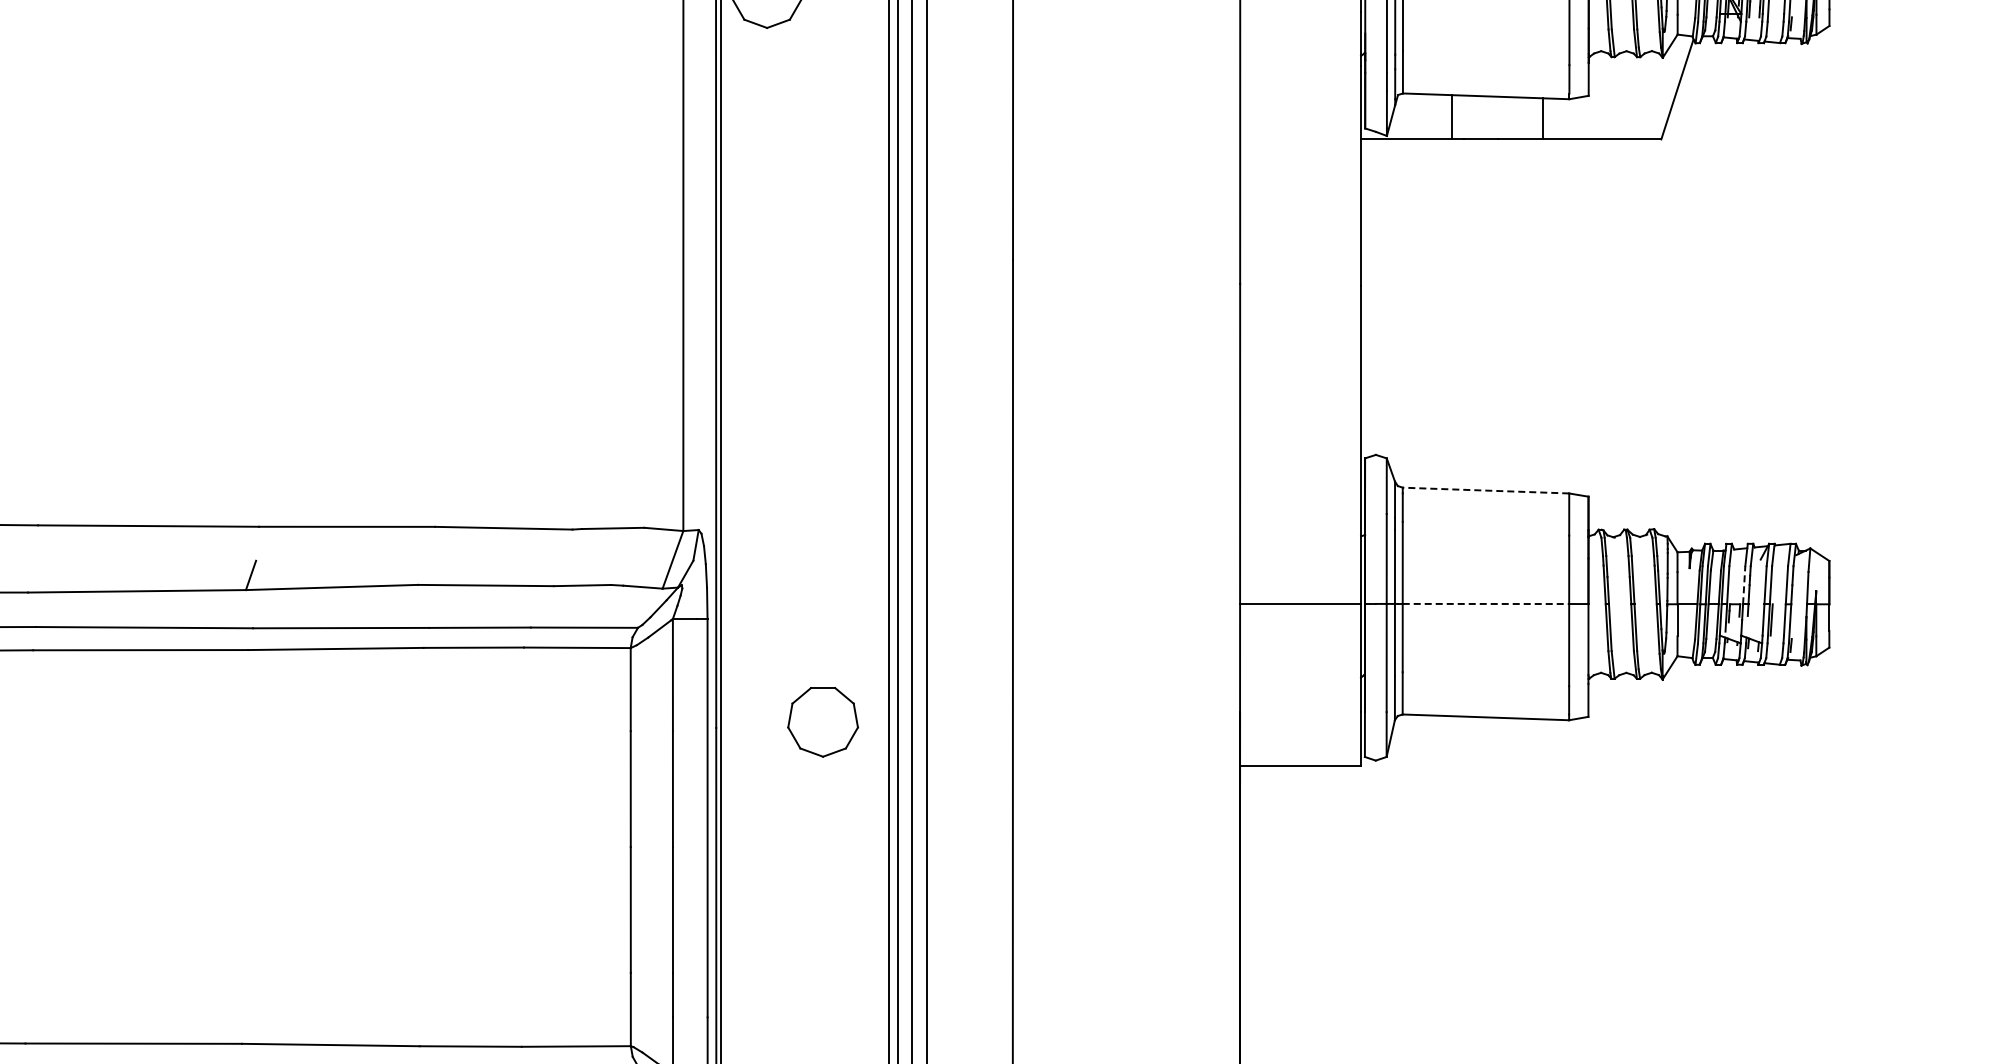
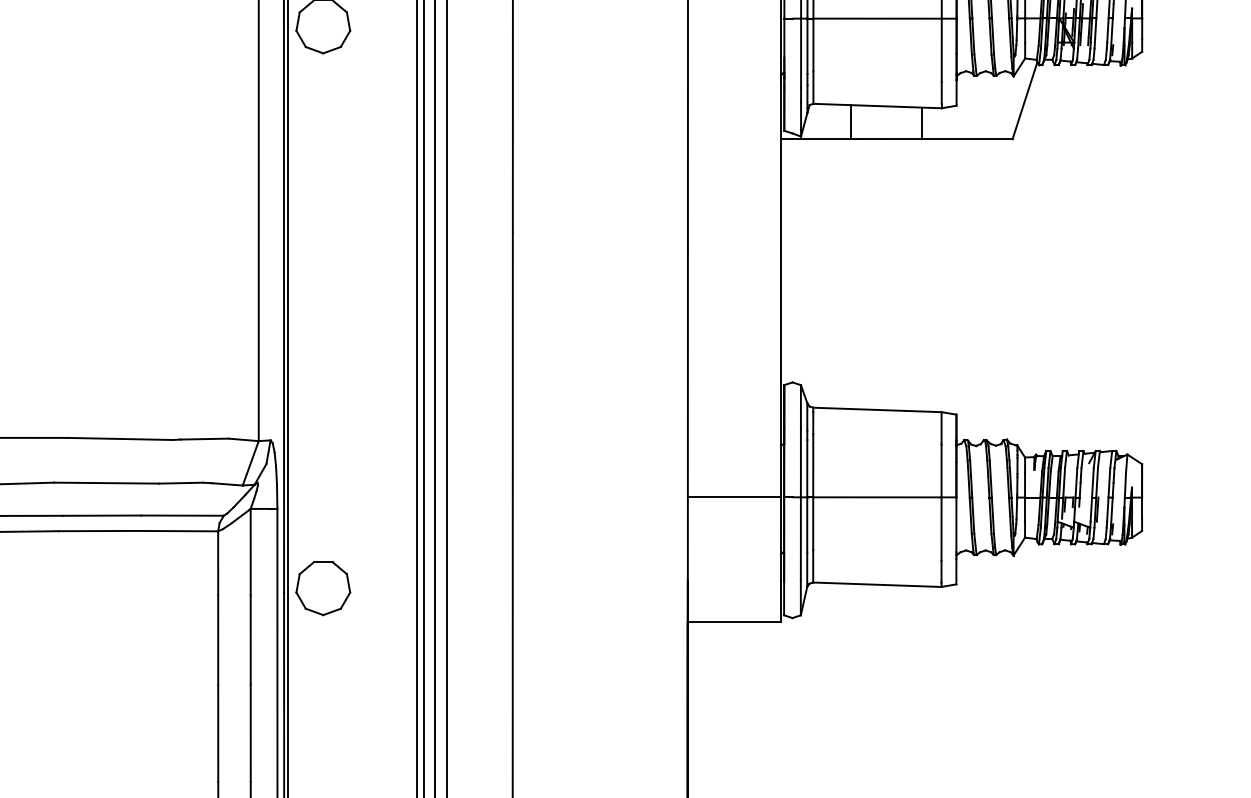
line: (1485, 490) -> (877, 409), dashed -> solid
line: (1744, 584) -> (1076, 482), dashed -> solid
line: (1486, 603) -> (877, 496), dashed -> solid
part: (822, 722) -> (322, 588), moved

